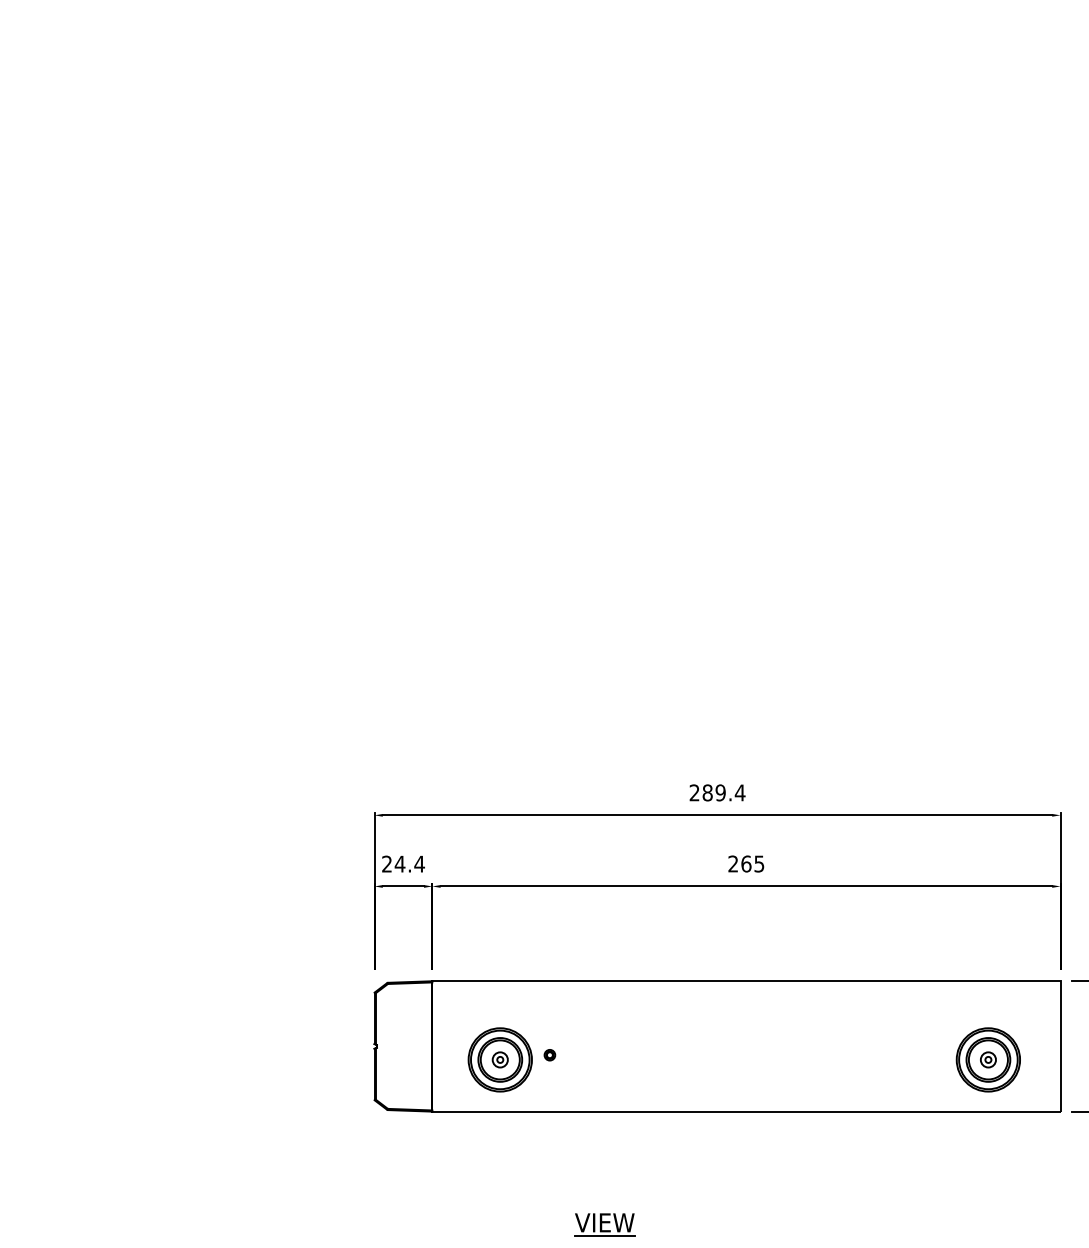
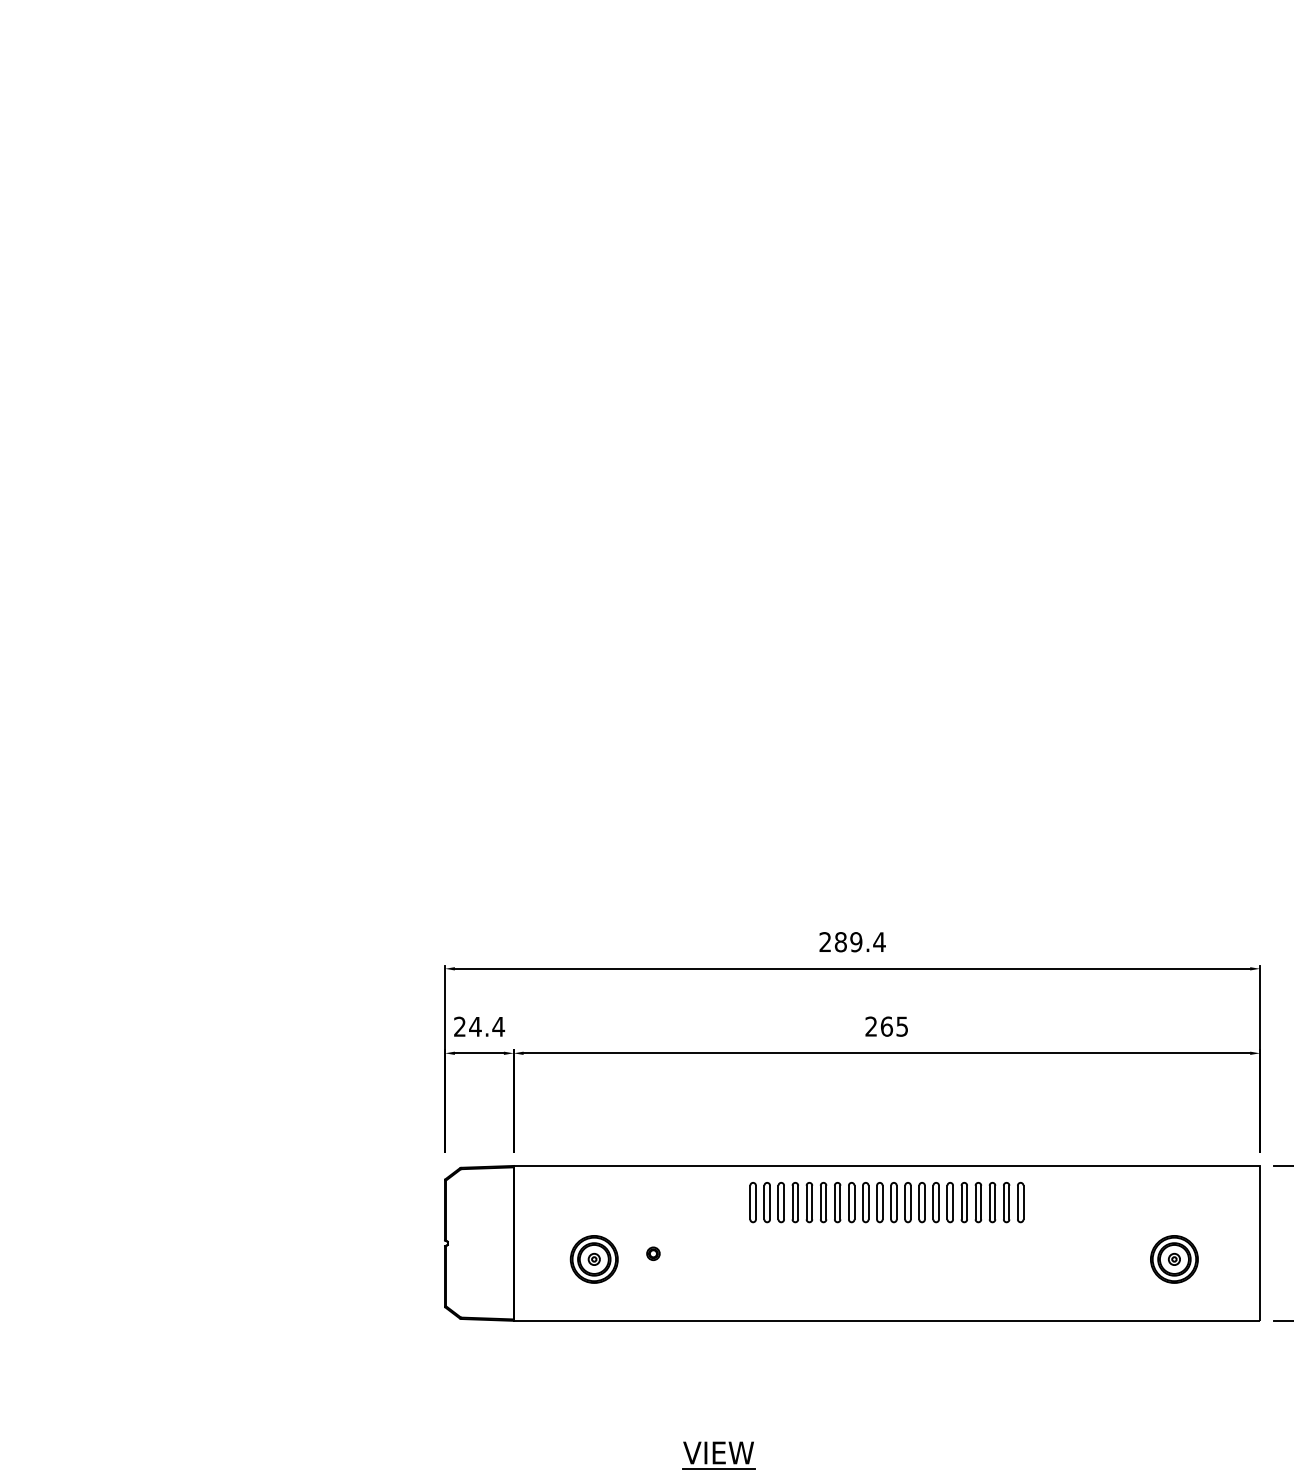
part: (746, 1012) -> (886, 1202), added
part: (499, 1060) -> (593, 1259), size x0.62
part: (988, 1060) -> (1174, 1259), size x0.62

